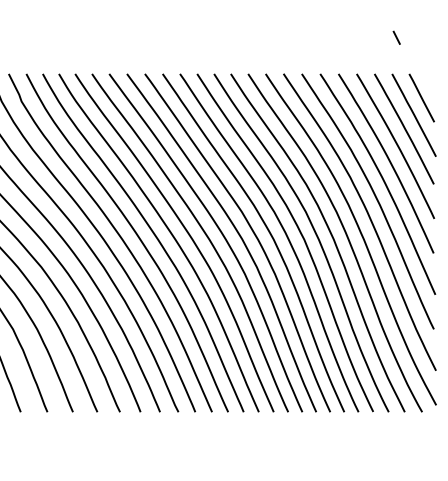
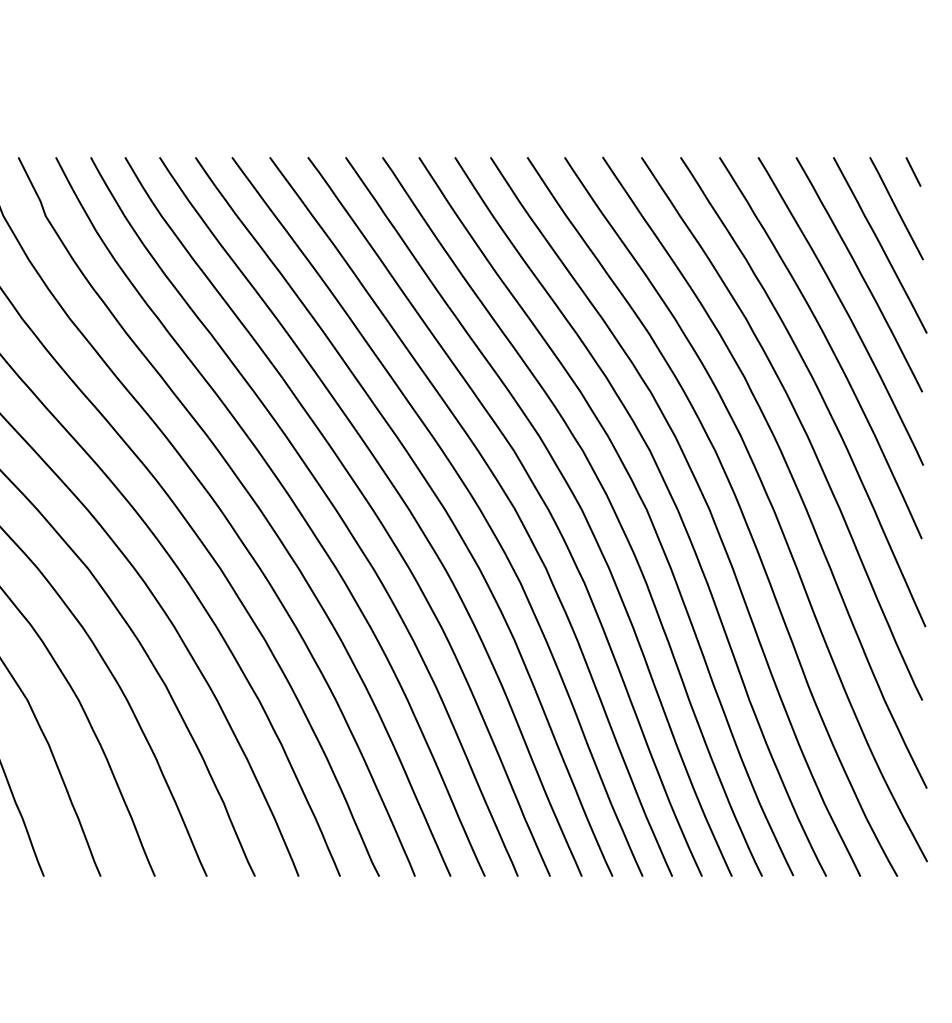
line: (396, 37) -> (912, 171), moved

